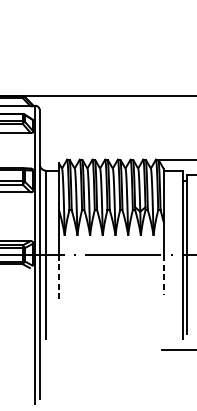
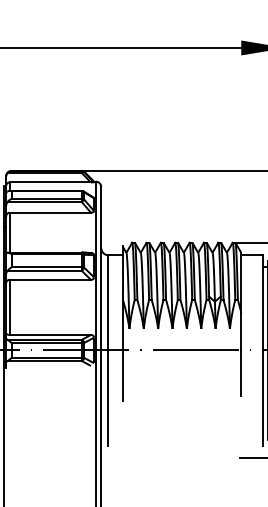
line: (163, 275) -> (241, 373), dashed -> solid
line: (58, 276) -> (122, 375), dashed -> solid

